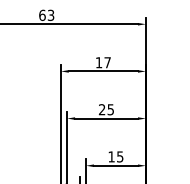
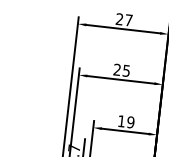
text: (98, 62) -> (119, 19), 17 -> 27
text: (119, 156) -> (130, 121), 15 -> 19

